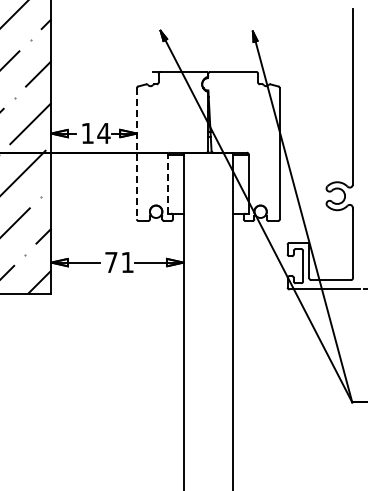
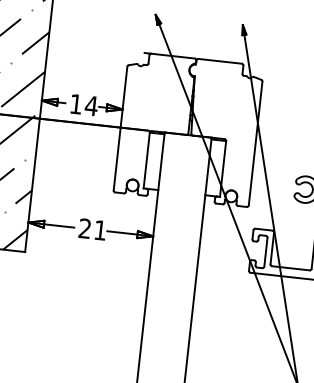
line: (136, 154) -> (120, 129), dashed -> solid
line: (167, 184) -> (146, 160), dashed -> solid
text: (111, 261) -> (85, 227), 71 -> 21

